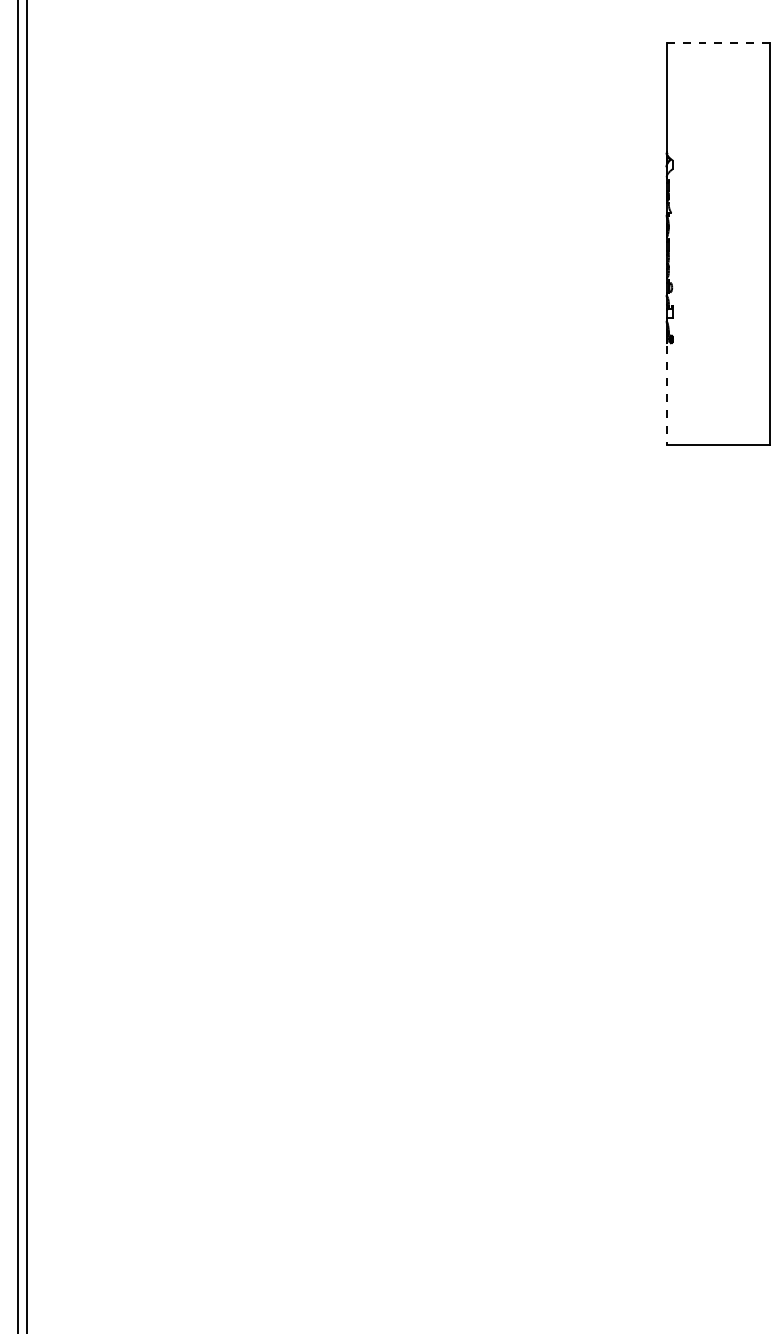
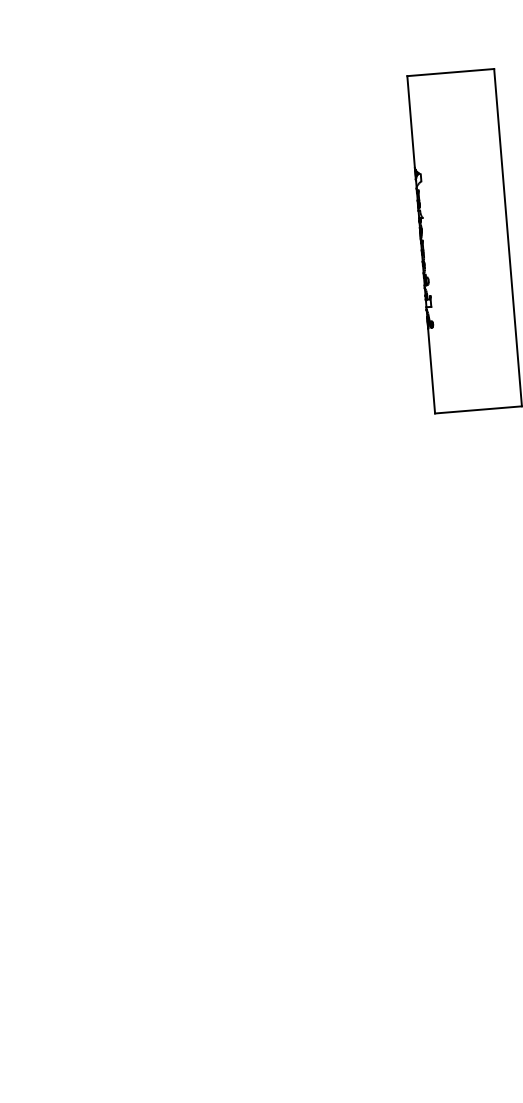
line: (718, 43) -> (450, 72), dashed -> solid
line: (666, 388) -> (431, 366), dashed -> solid

